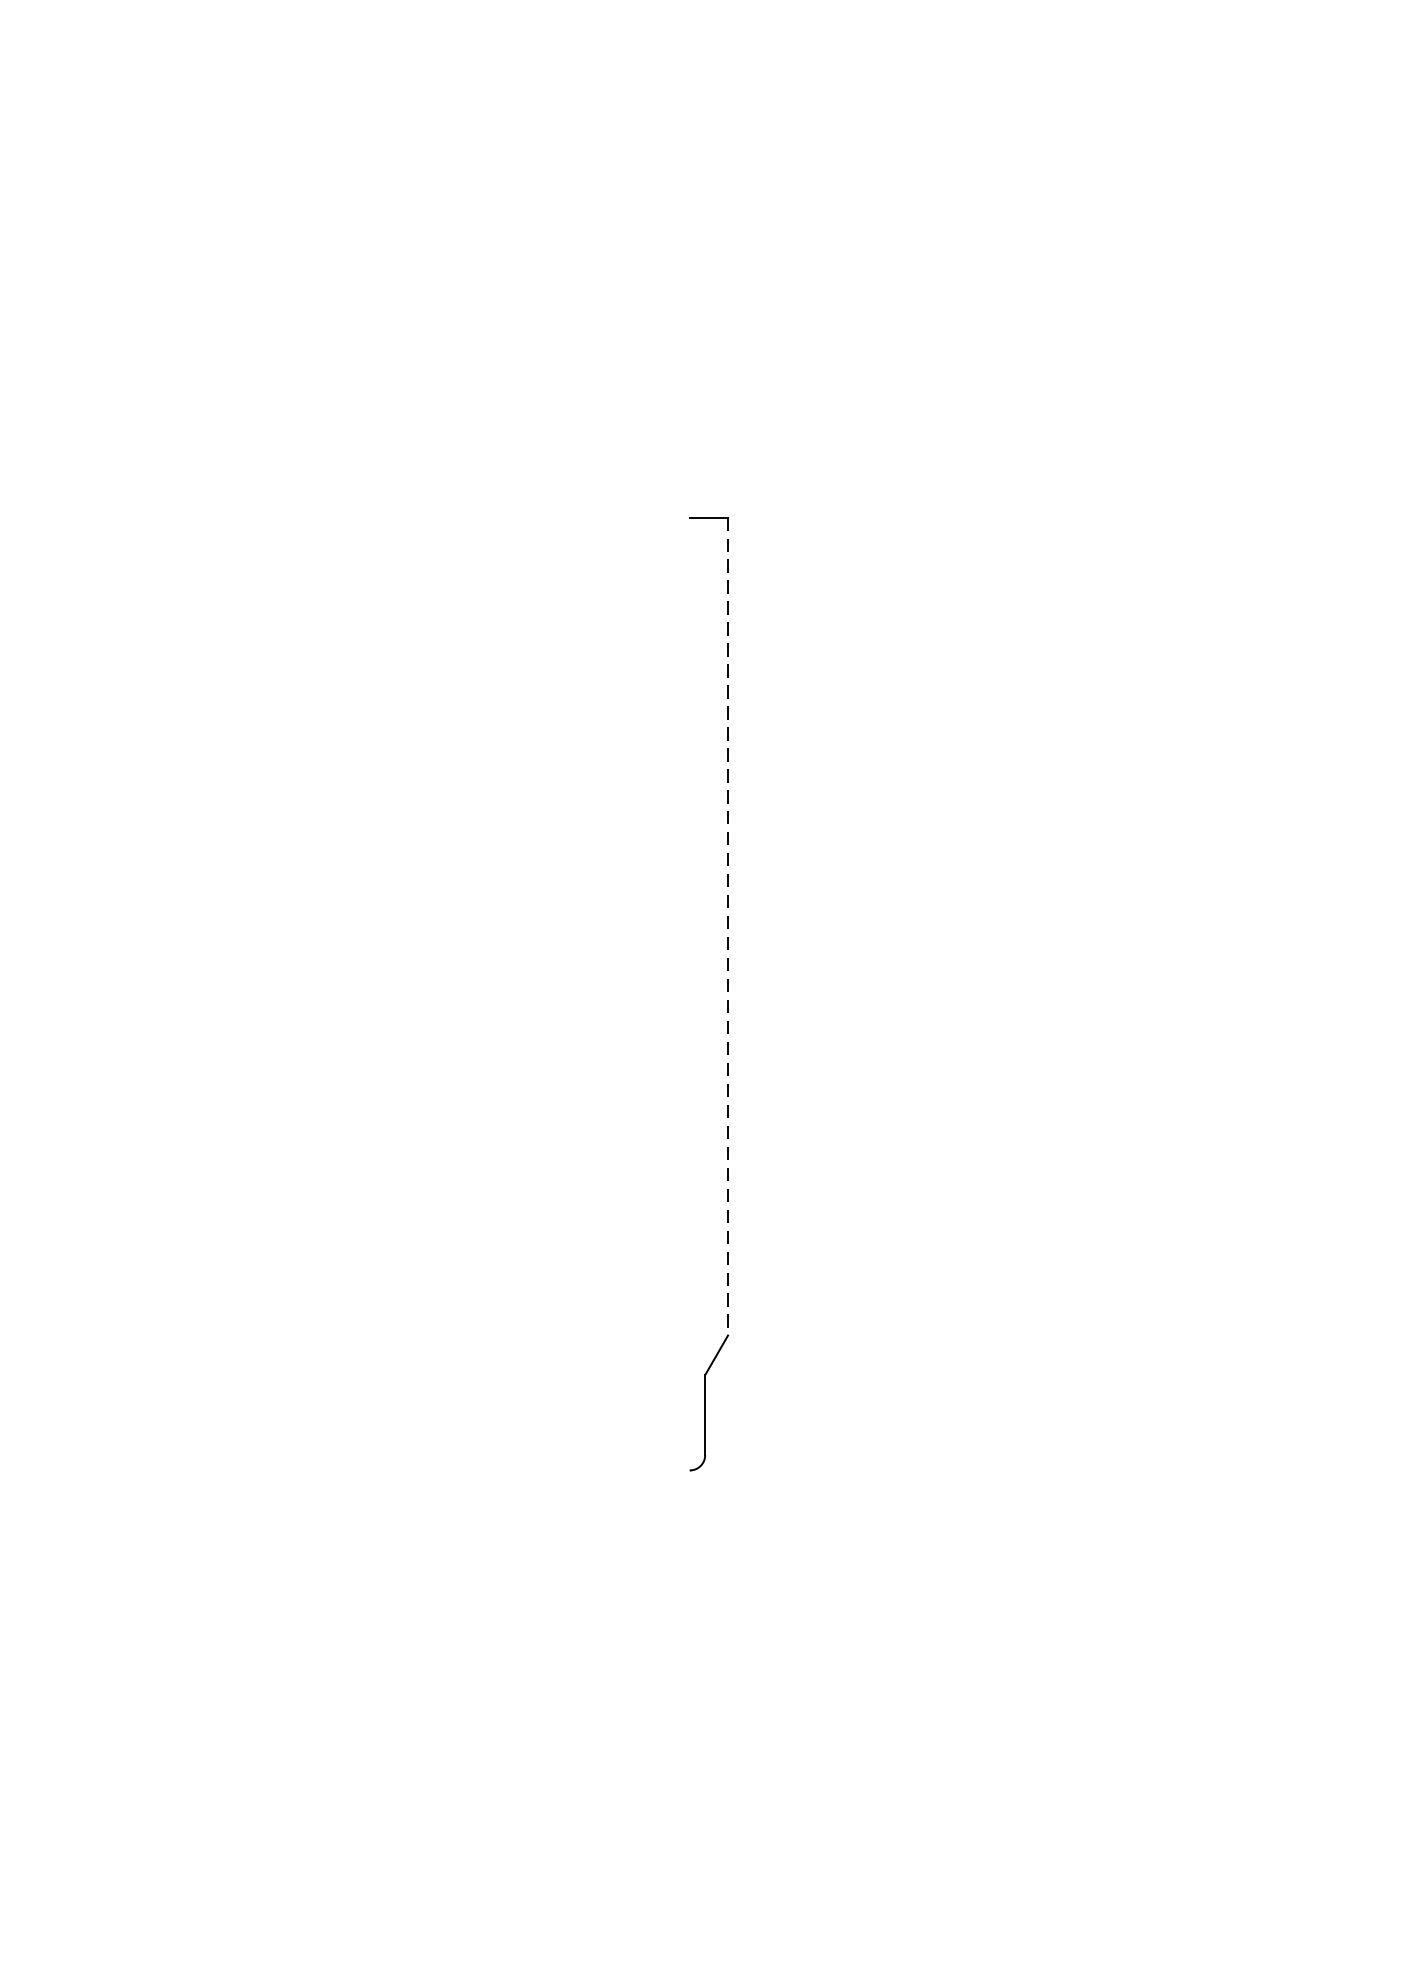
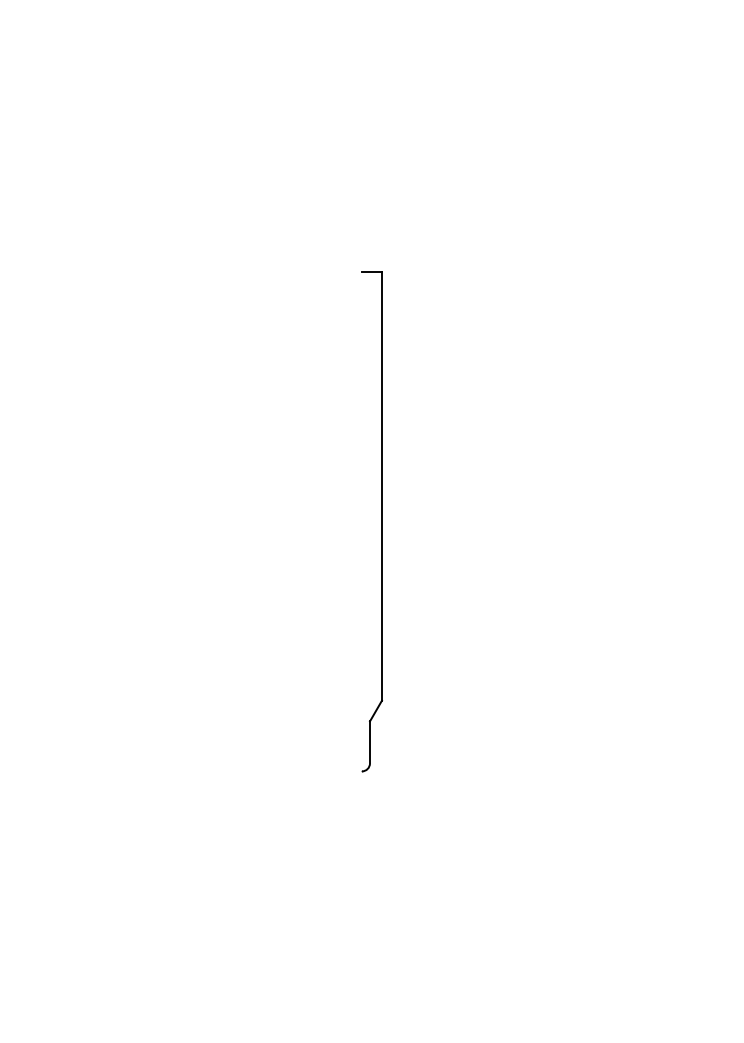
line: (727, 927) -> (381, 486), dashed -> solid

